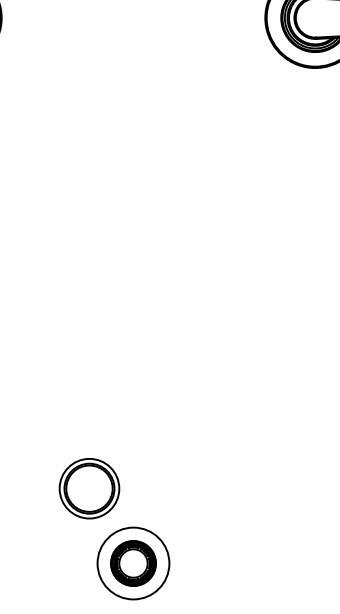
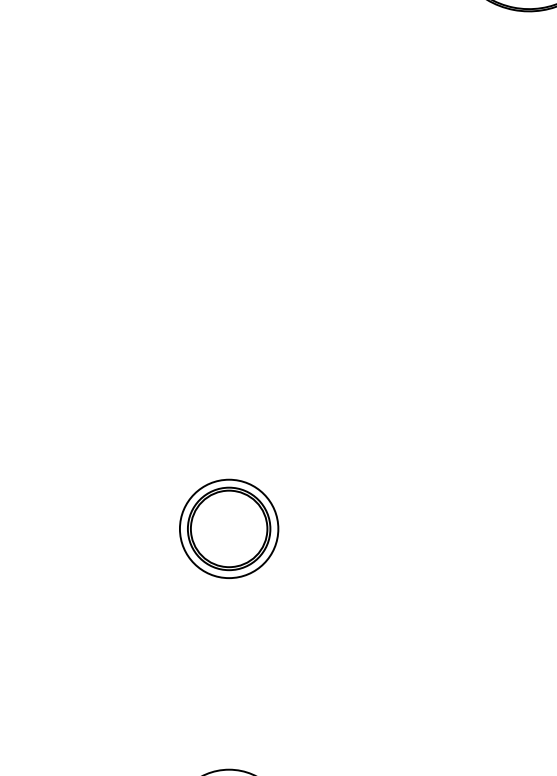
part: (89, 488) -> (229, 528), moved

